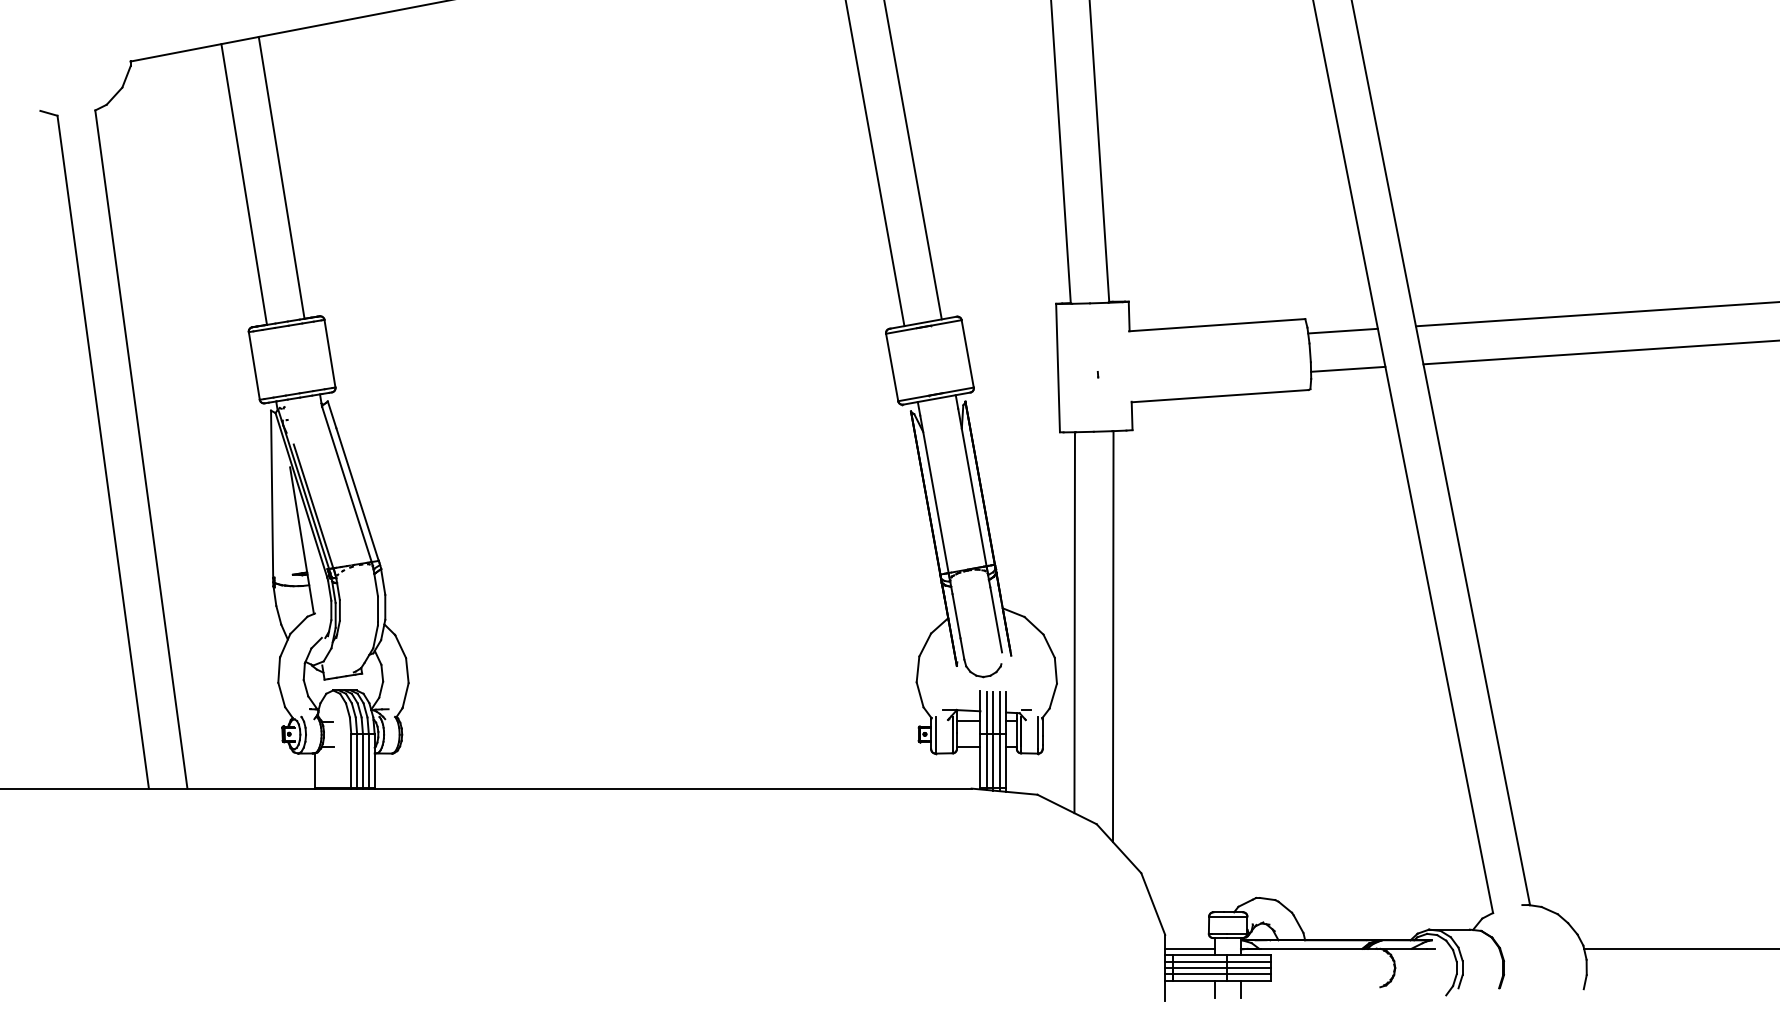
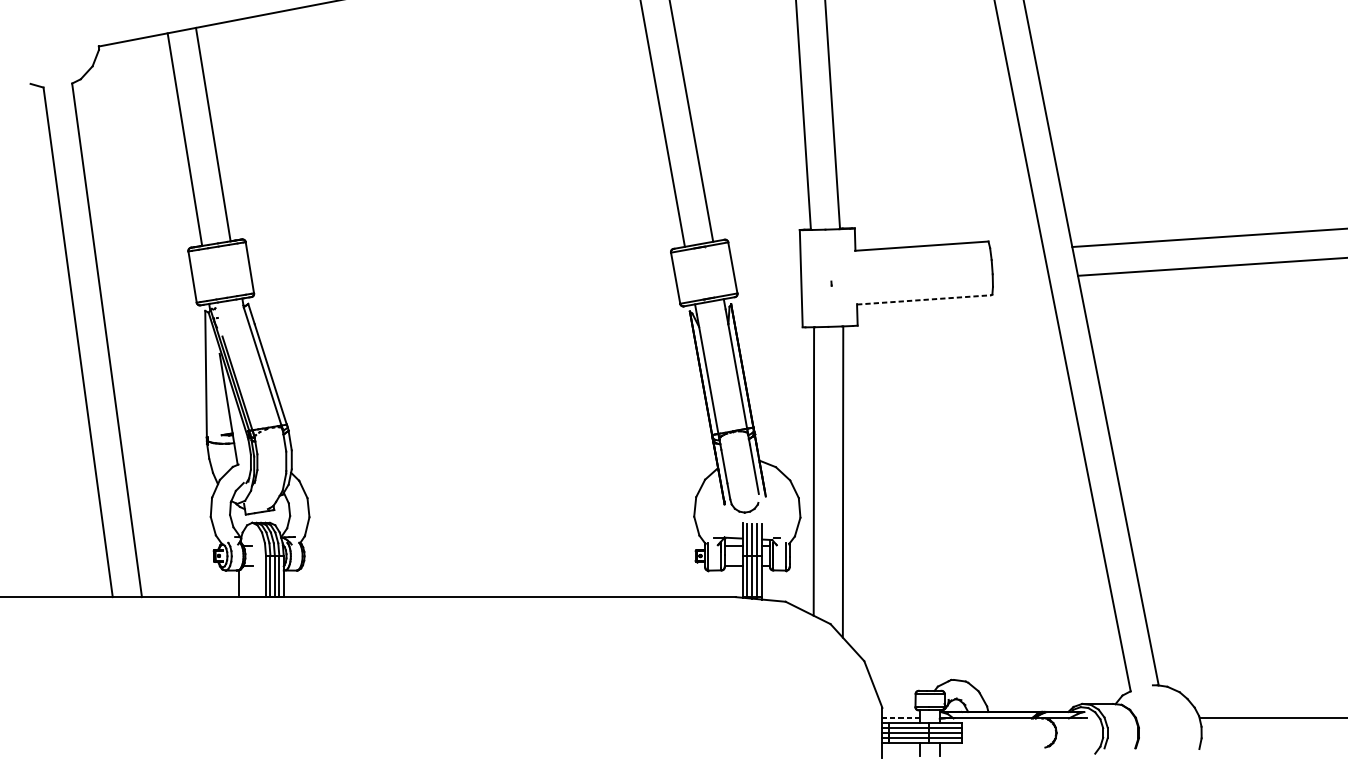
line: (1342, 330) -> (1016, 250), removed
line: (1348, 368) -> (1021, 278), removed
line: (1220, 396) -> (924, 300), solid -> dashed
line: (1189, 948) -> (900, 718), solid -> dashed

